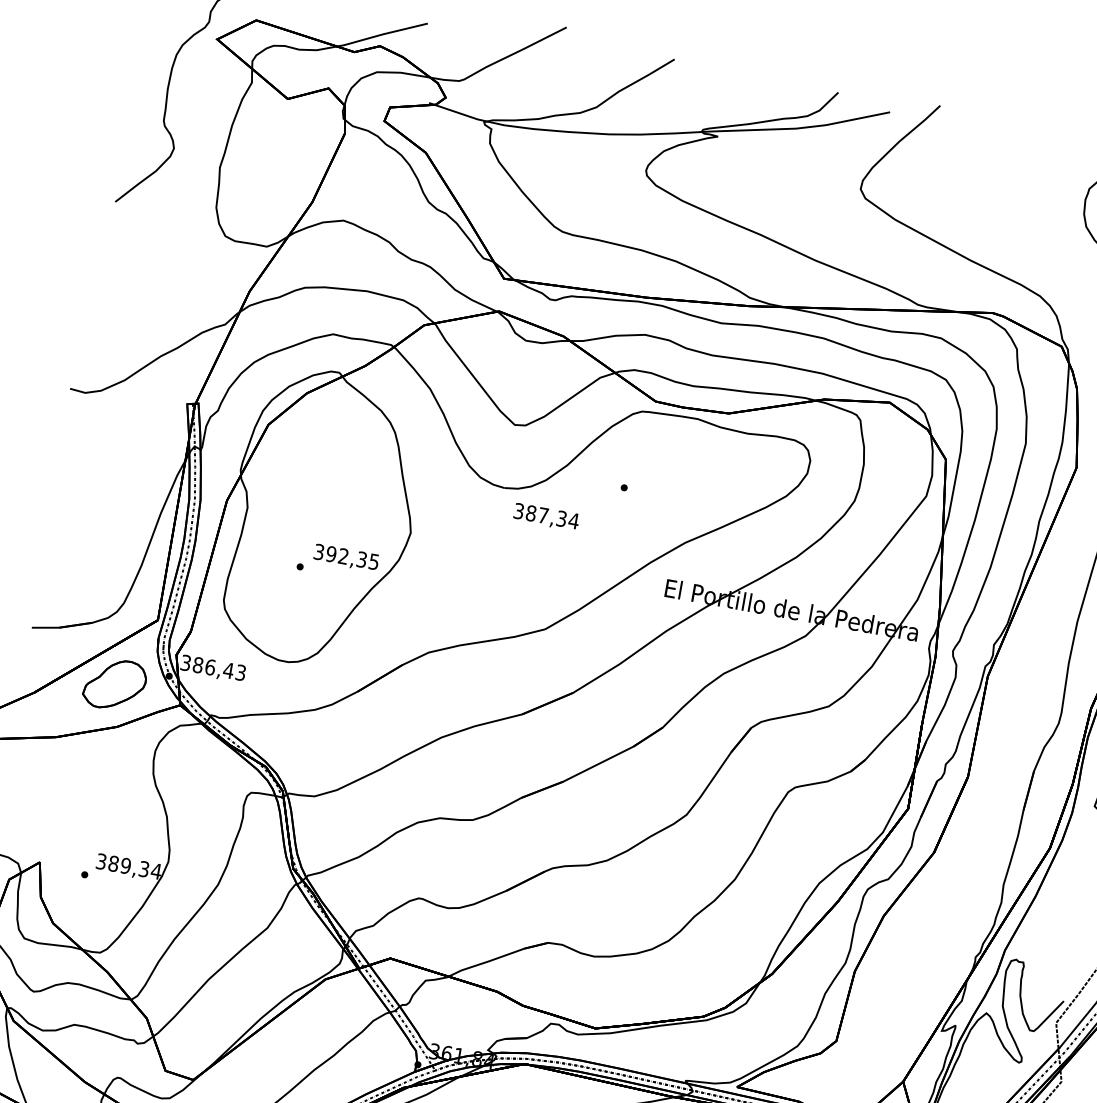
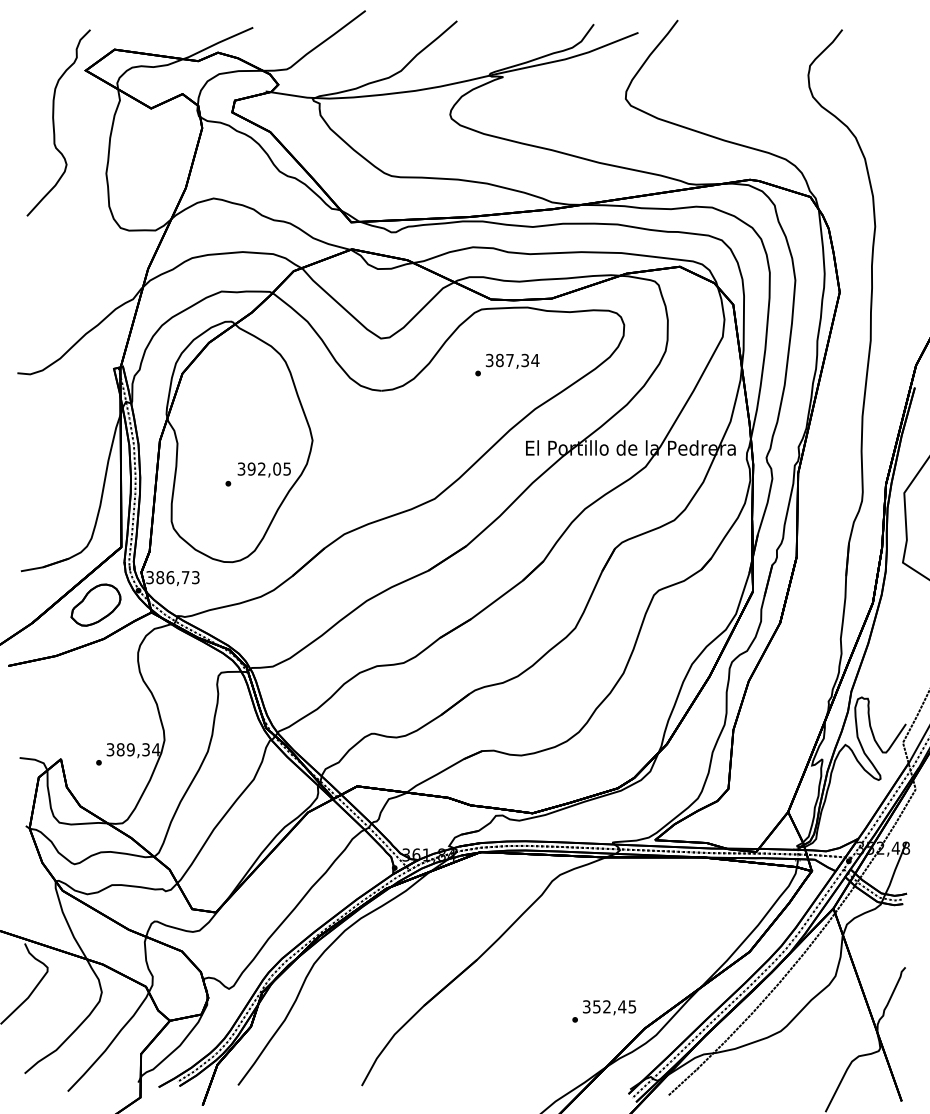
text: (546, 516) -> (512, 360), moved
text: (362, 559) -> (277, 468), 392,35 -> 392,05
text: (228, 670) -> (185, 577), 386,43 -> 386,73

